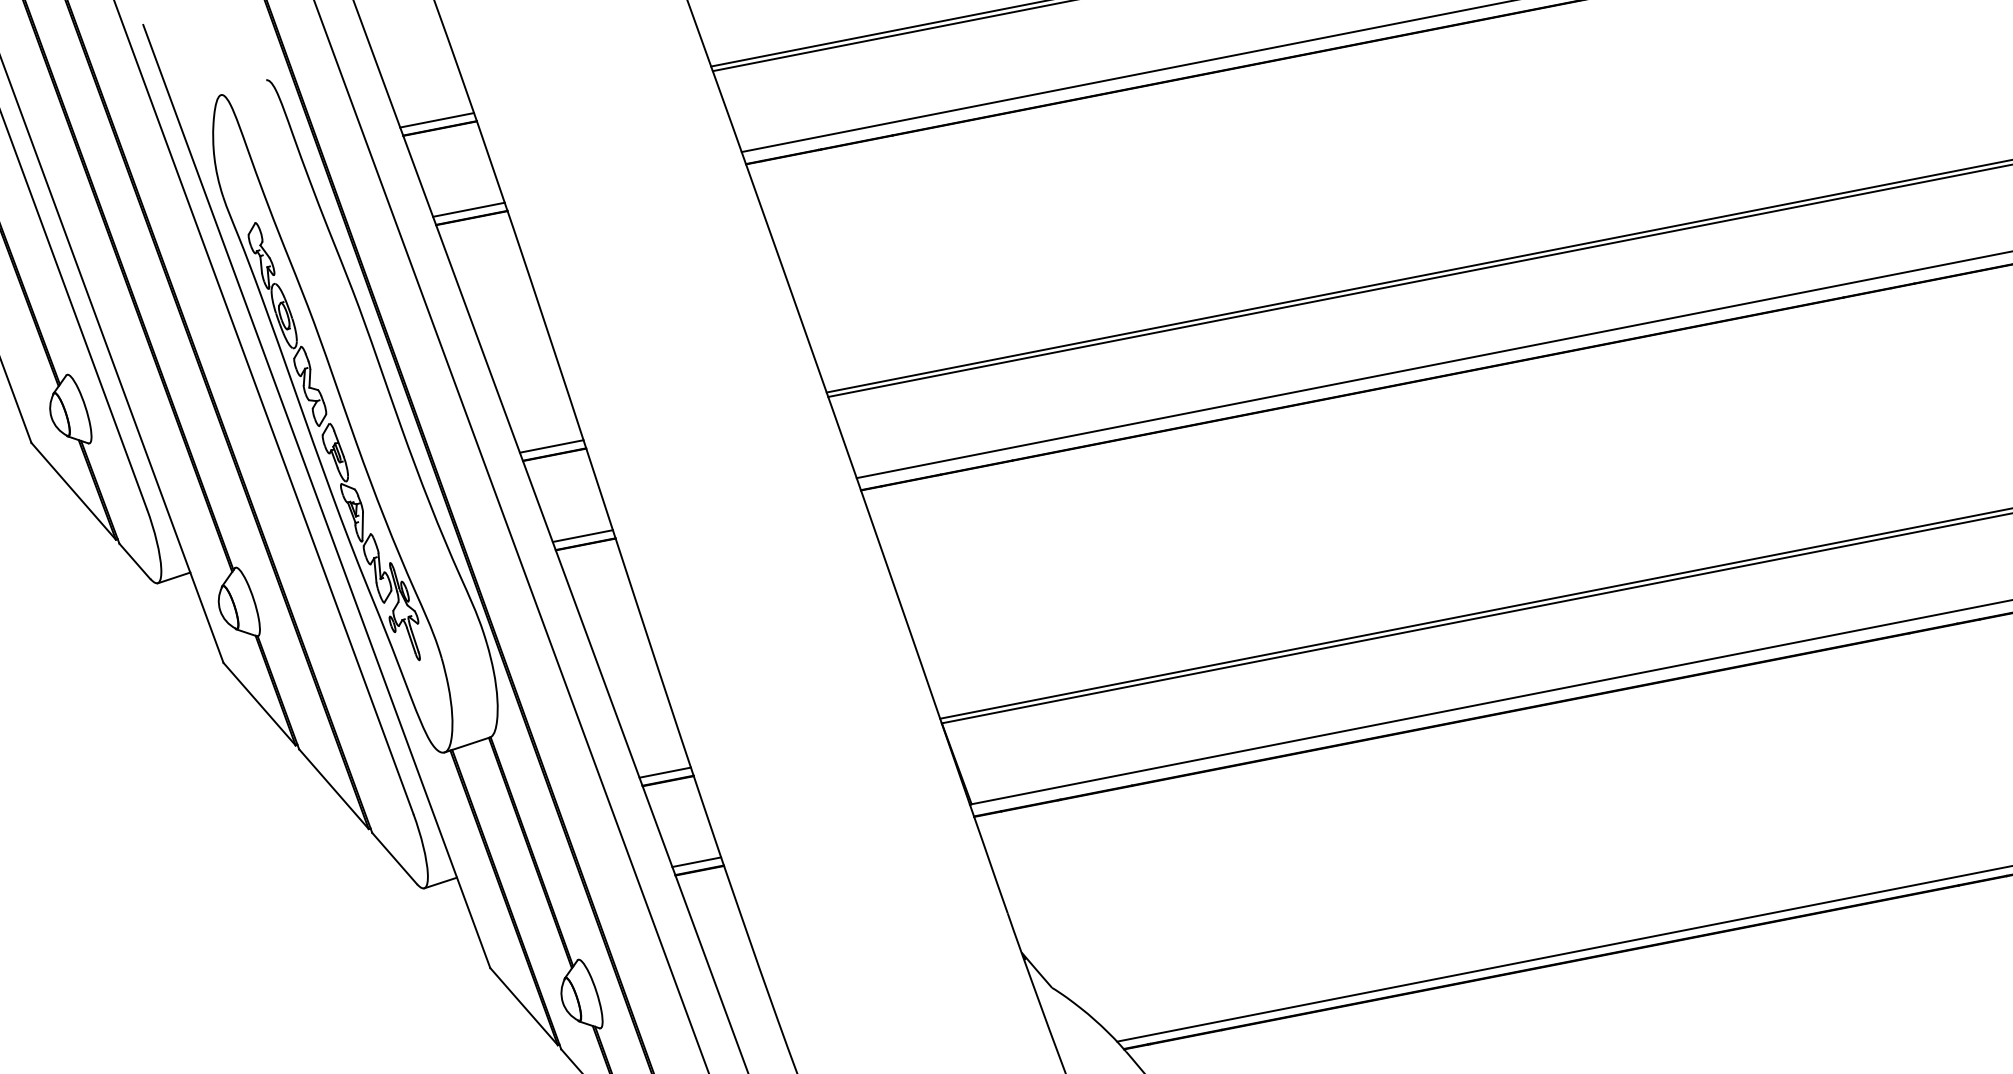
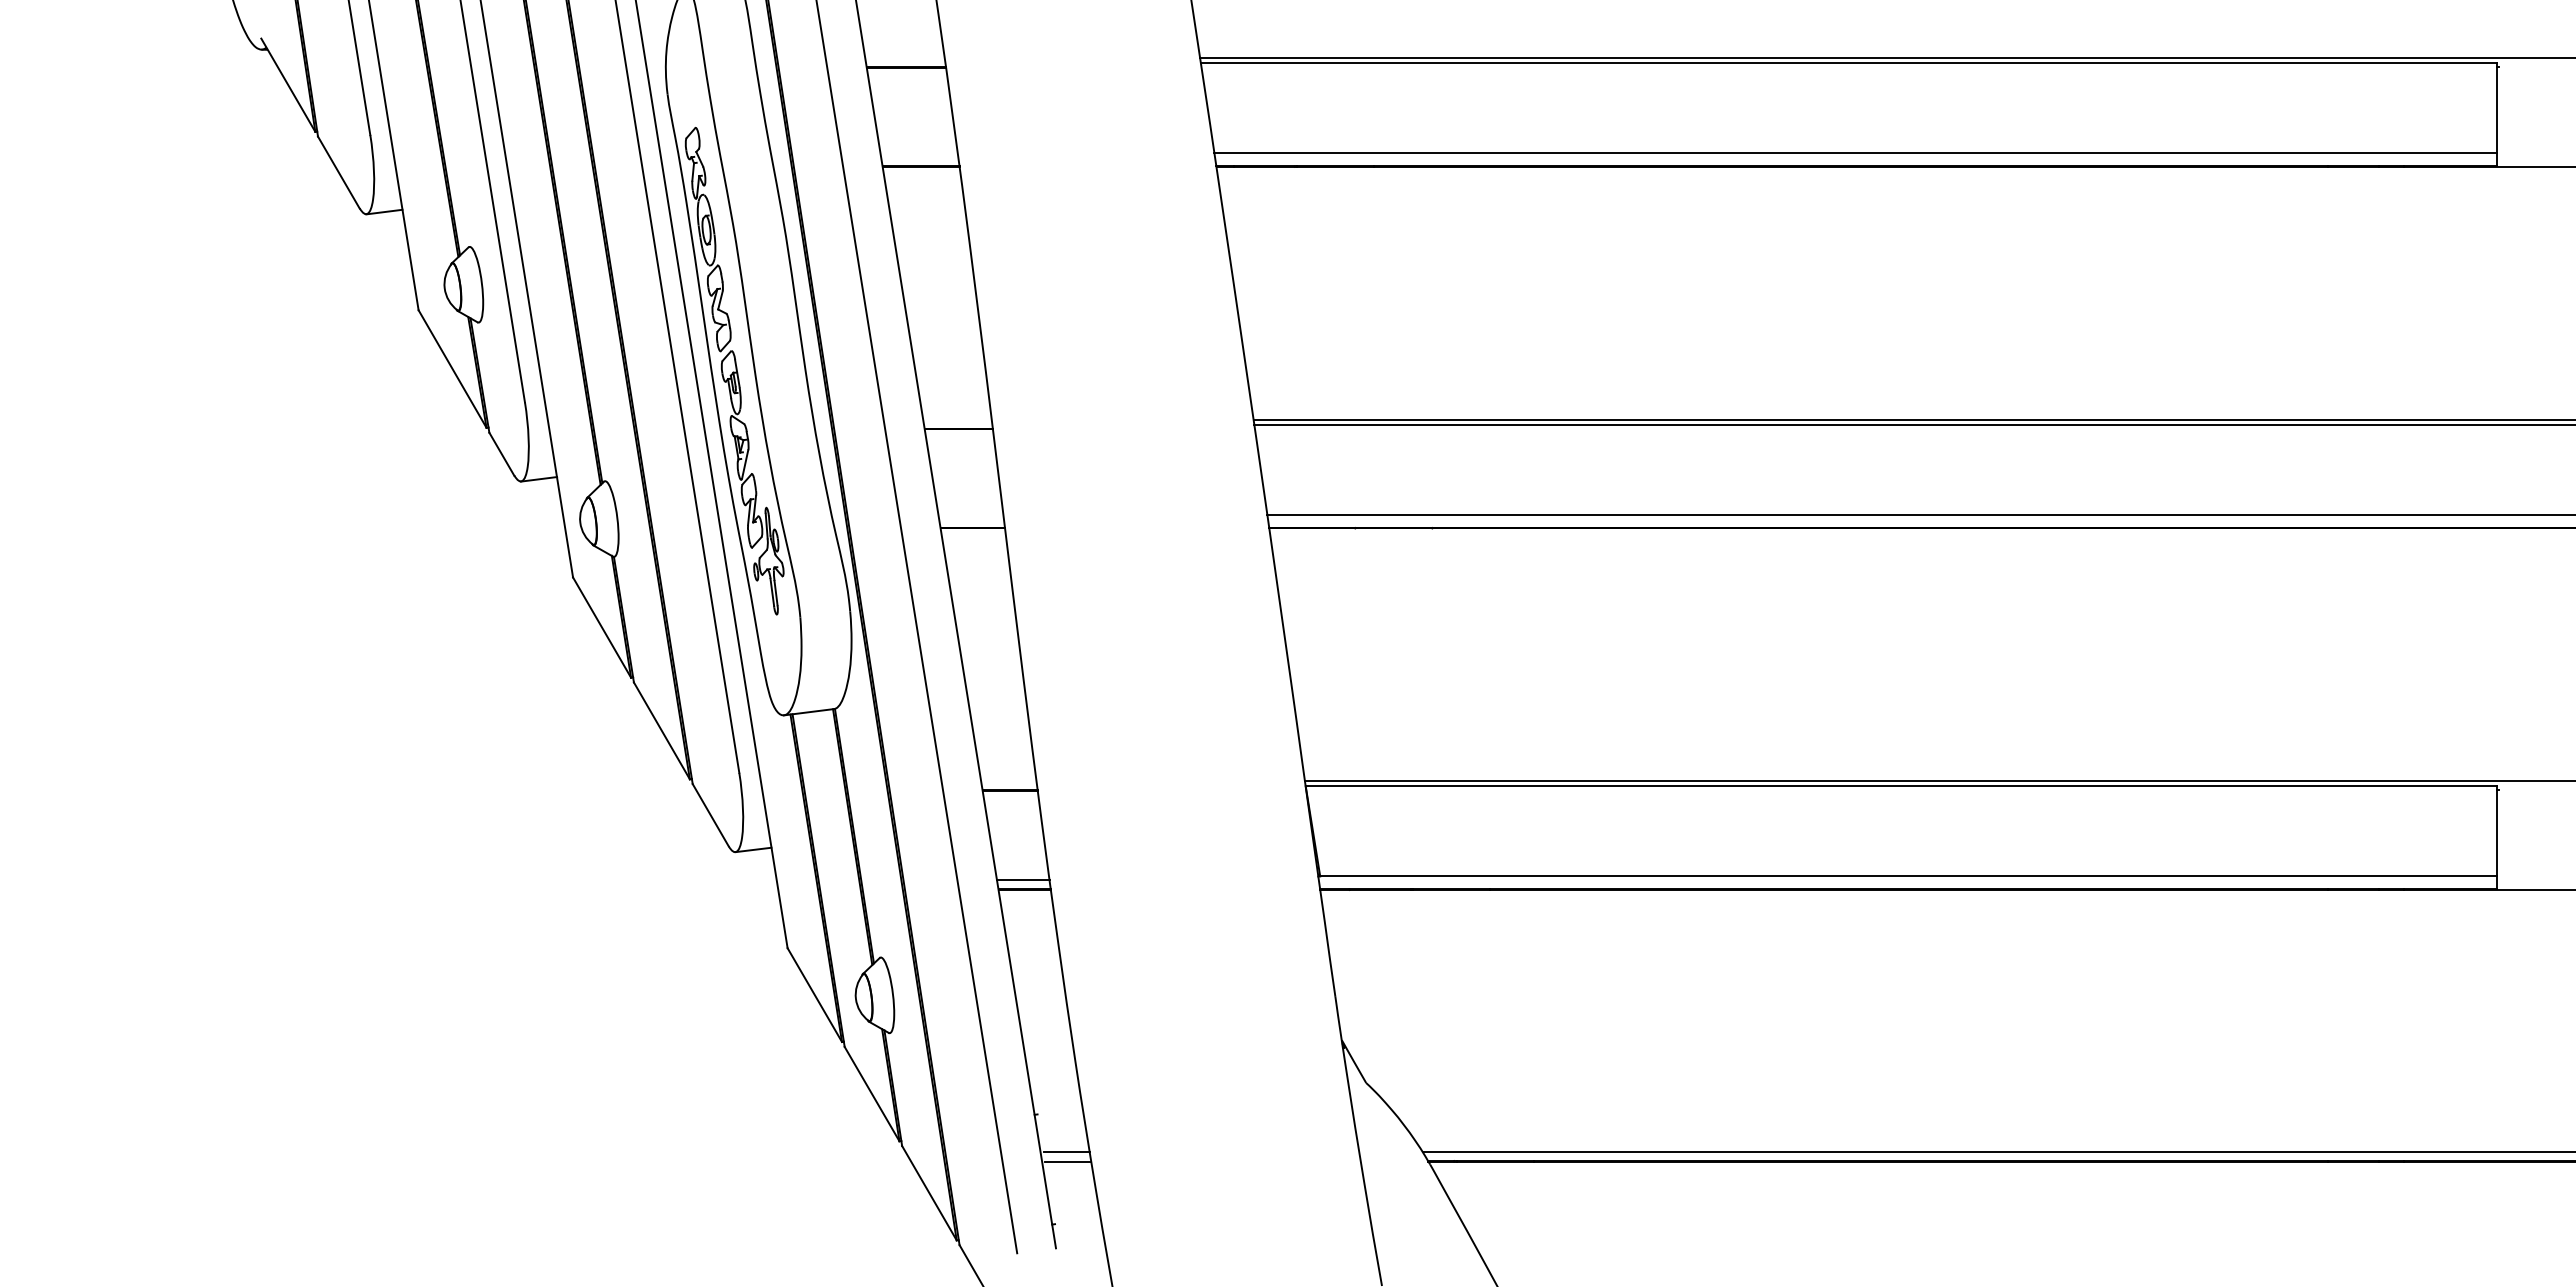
line: (436, 120) -> (904, 58), removed
line: (468, 209) -> (919, 157), removed
line: (551, 446) -> (957, 419), removed
line: (582, 536) -> (971, 519), removed
line: (664, 773) -> (1008, 781), removed

